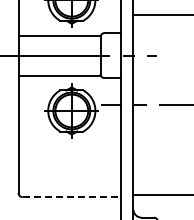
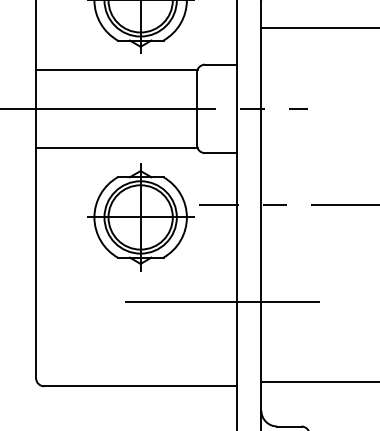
line: (113, 154) -> (222, 302), added
line: (72, 197) -> (141, 387), dashed -> solid

